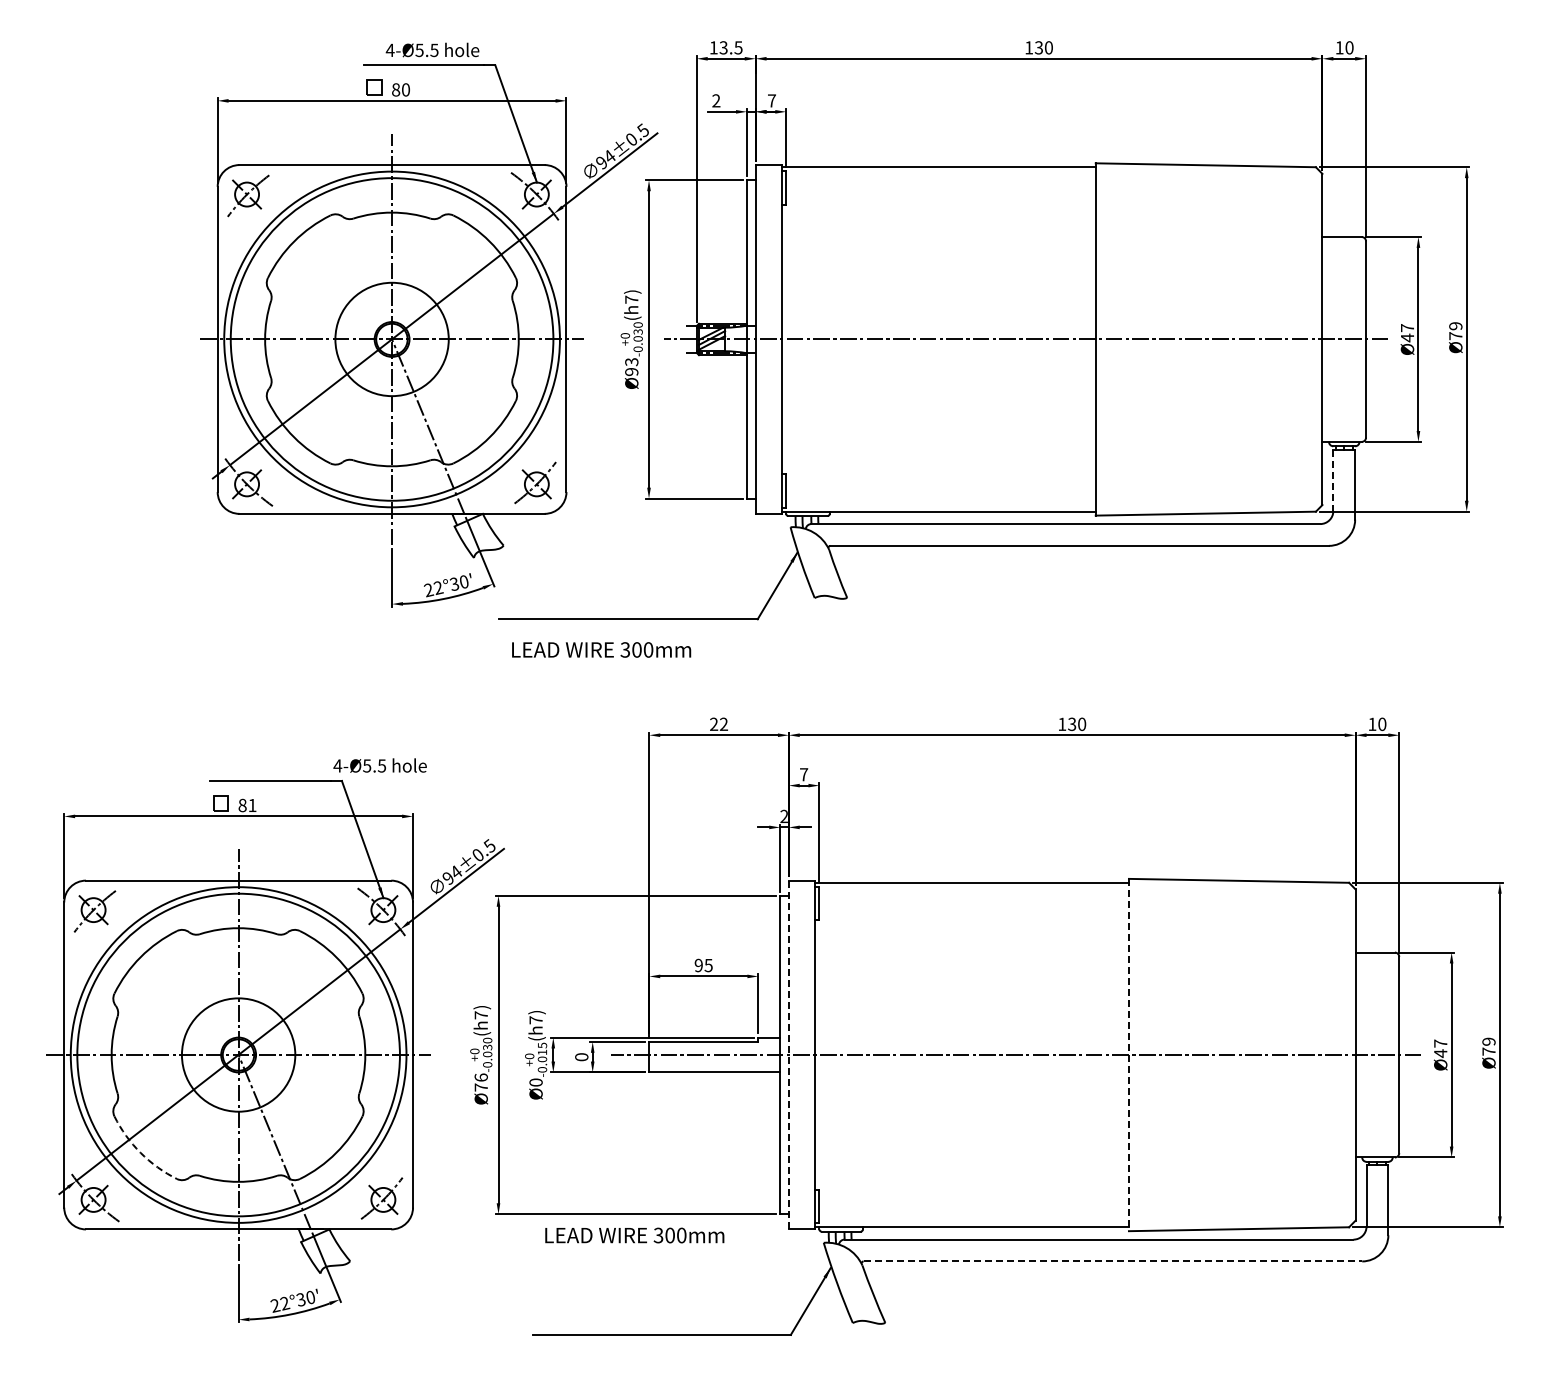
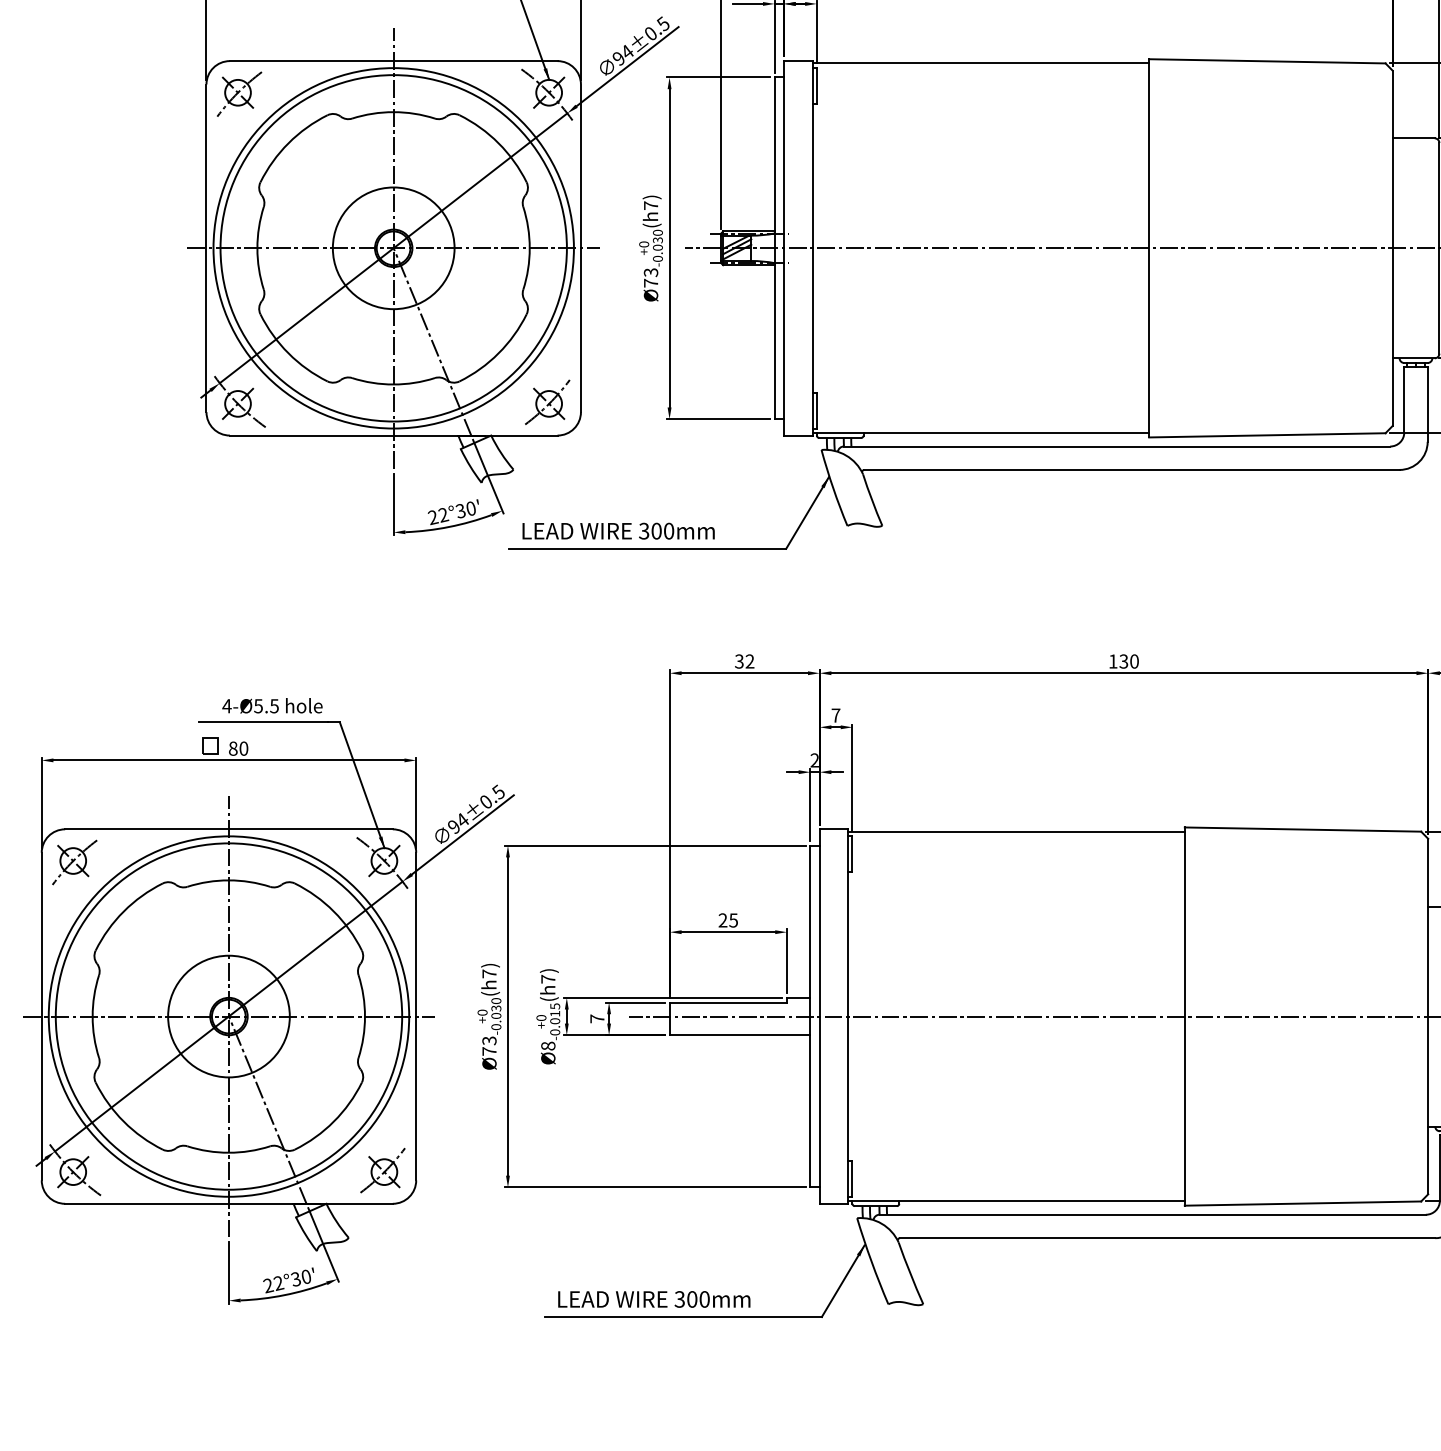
text: (631, 371) -> (650, 282), Ø93 -> Ø73
line: (1333, 480) -> (1404, 399), dashed -> solid
text: (601, 649) -> (618, 530), moved
text: (714, 724) -> (739, 661), 22 -> 32
text: (379, 765) -> (271, 705), moved
text: (252, 805) -> (243, 748), 81 -> 80
text: (698, 965) -> (722, 920), 95 -> 25
line: (788, 1055) -> (819, 1017), dashed -> solid
line: (1128, 1055) -> (1184, 1017), dashed -> solid
text: (581, 1057) -> (597, 1019), 0 -> 7
text: (480, 1077) -> (488, 1040), Ø76 -> Ø73
text: (536, 1082) -> (548, 1046), Ø0 -> Ø8
arc: (140, 1152) -> (123, 1121), dashed -> solid
text: (634, 1235) -> (653, 1299), moved
line: (1113, 1261) -> (1168, 1238), dashed -> solid

